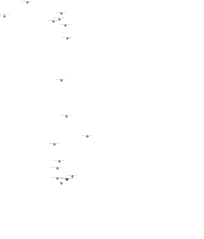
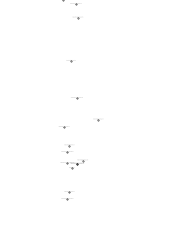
part: (58, 209) -> (68, 195), added

